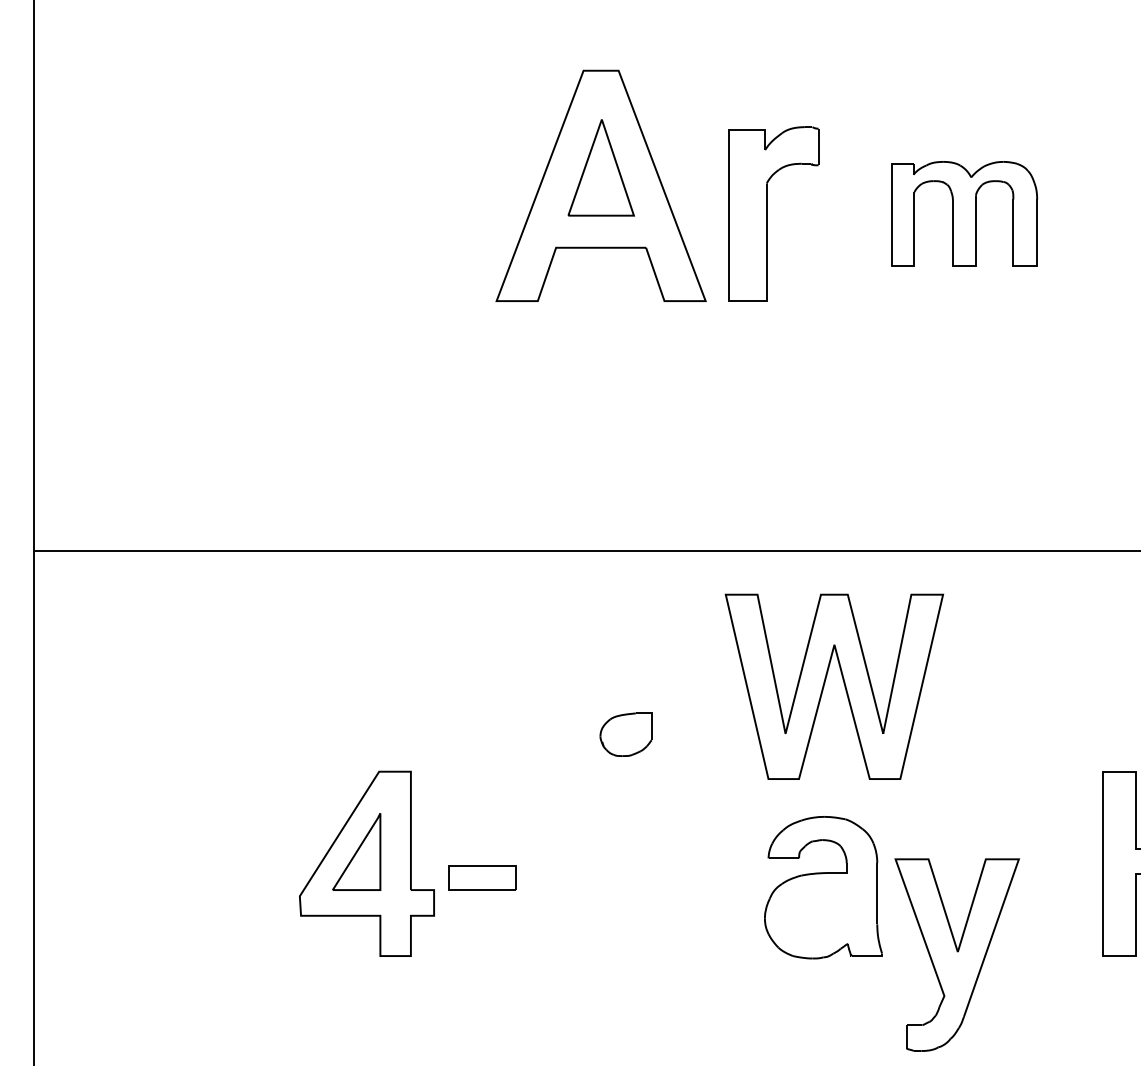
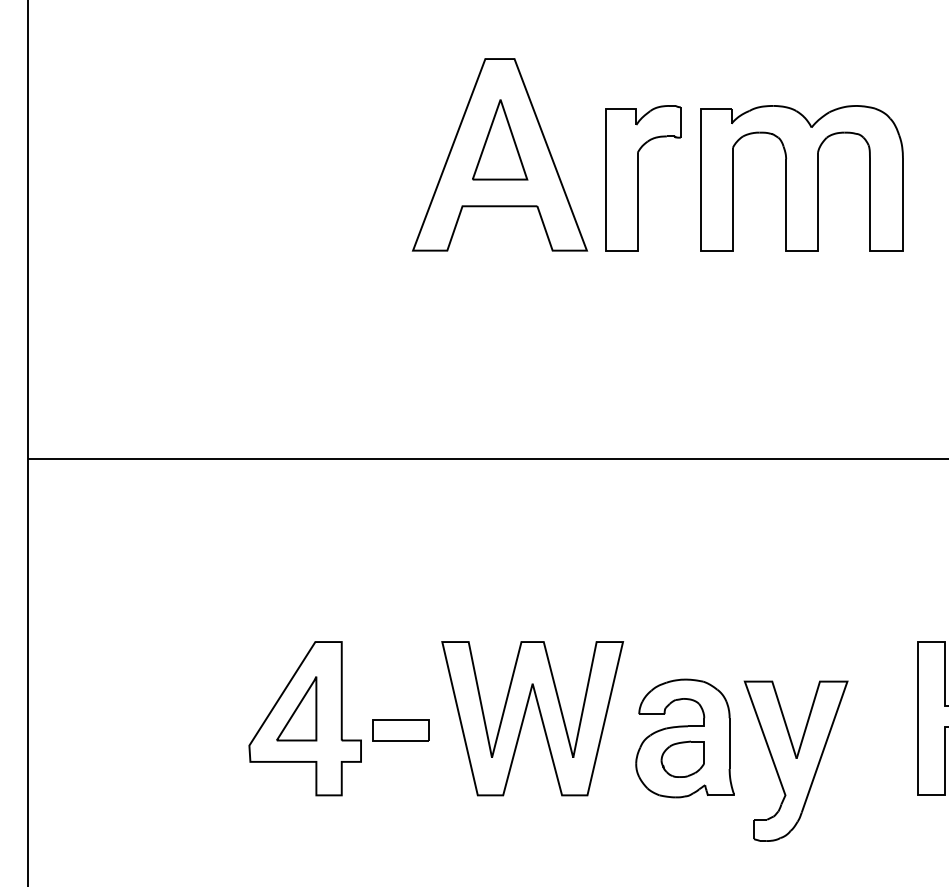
part: (964, 213) -> (802, 177), size x1.67
part: (825, 683) -> (525, 715), moved
part: (625, 734) -> (682, 759), moved
part: (956, 954) -> (795, 760), moved

